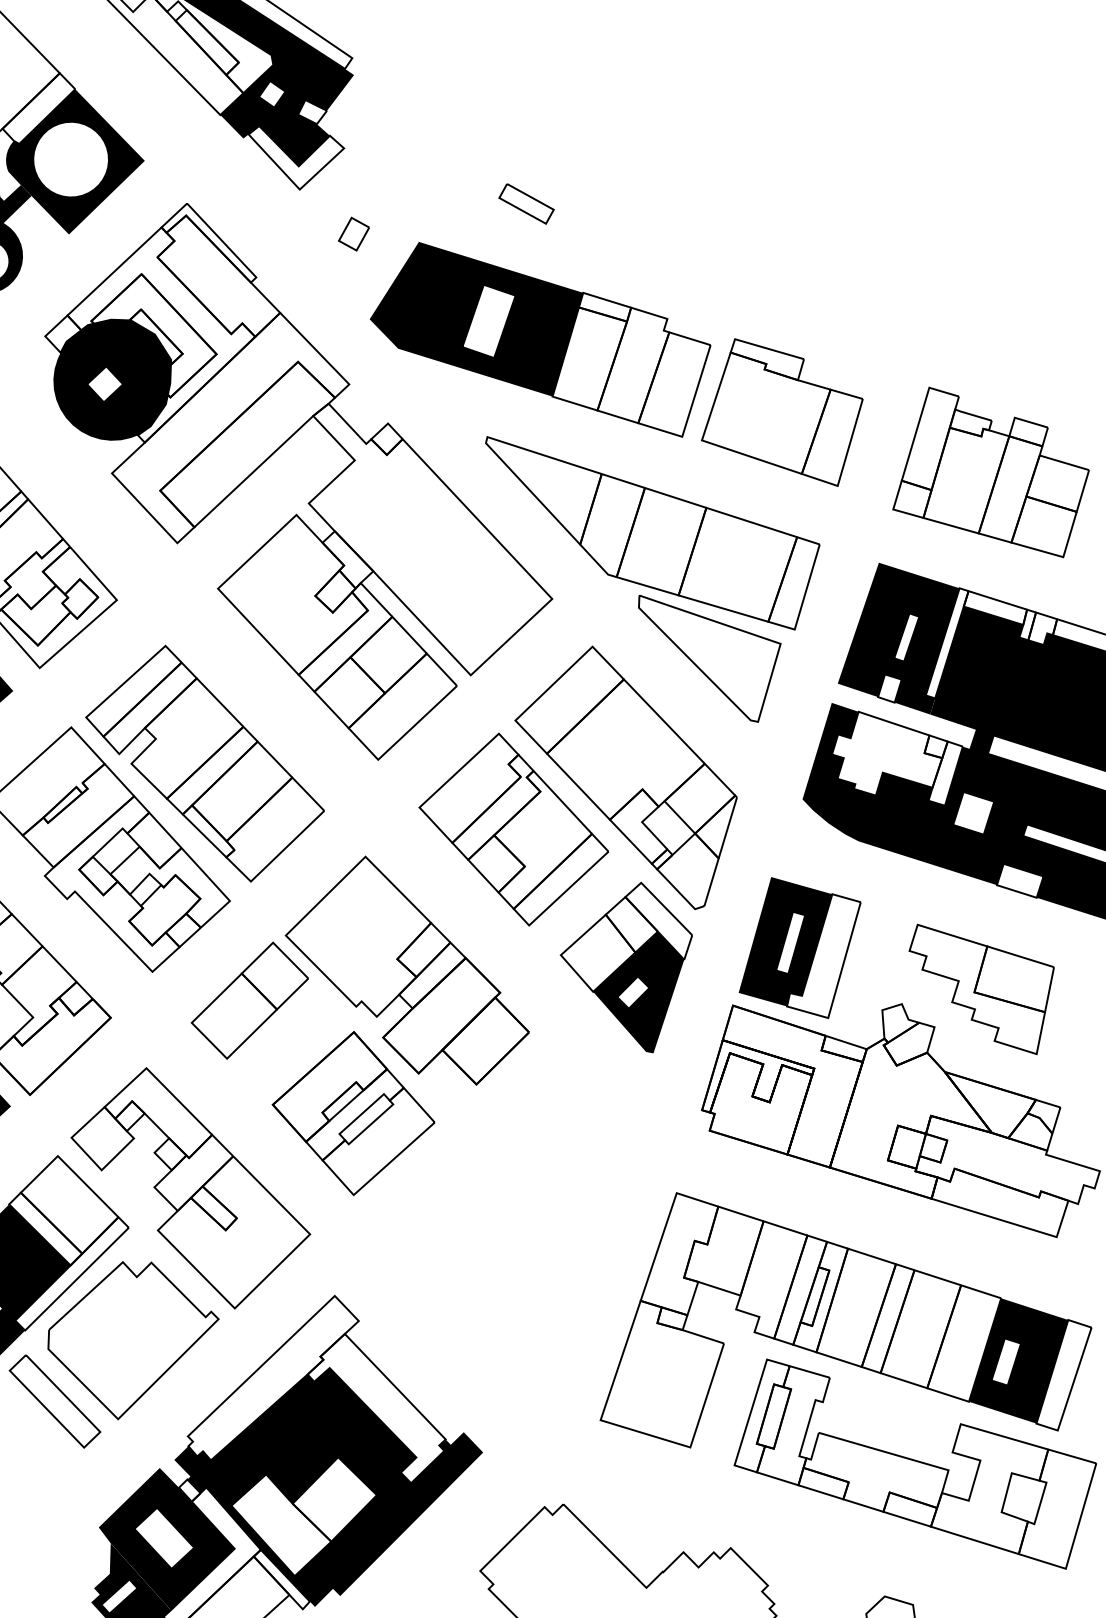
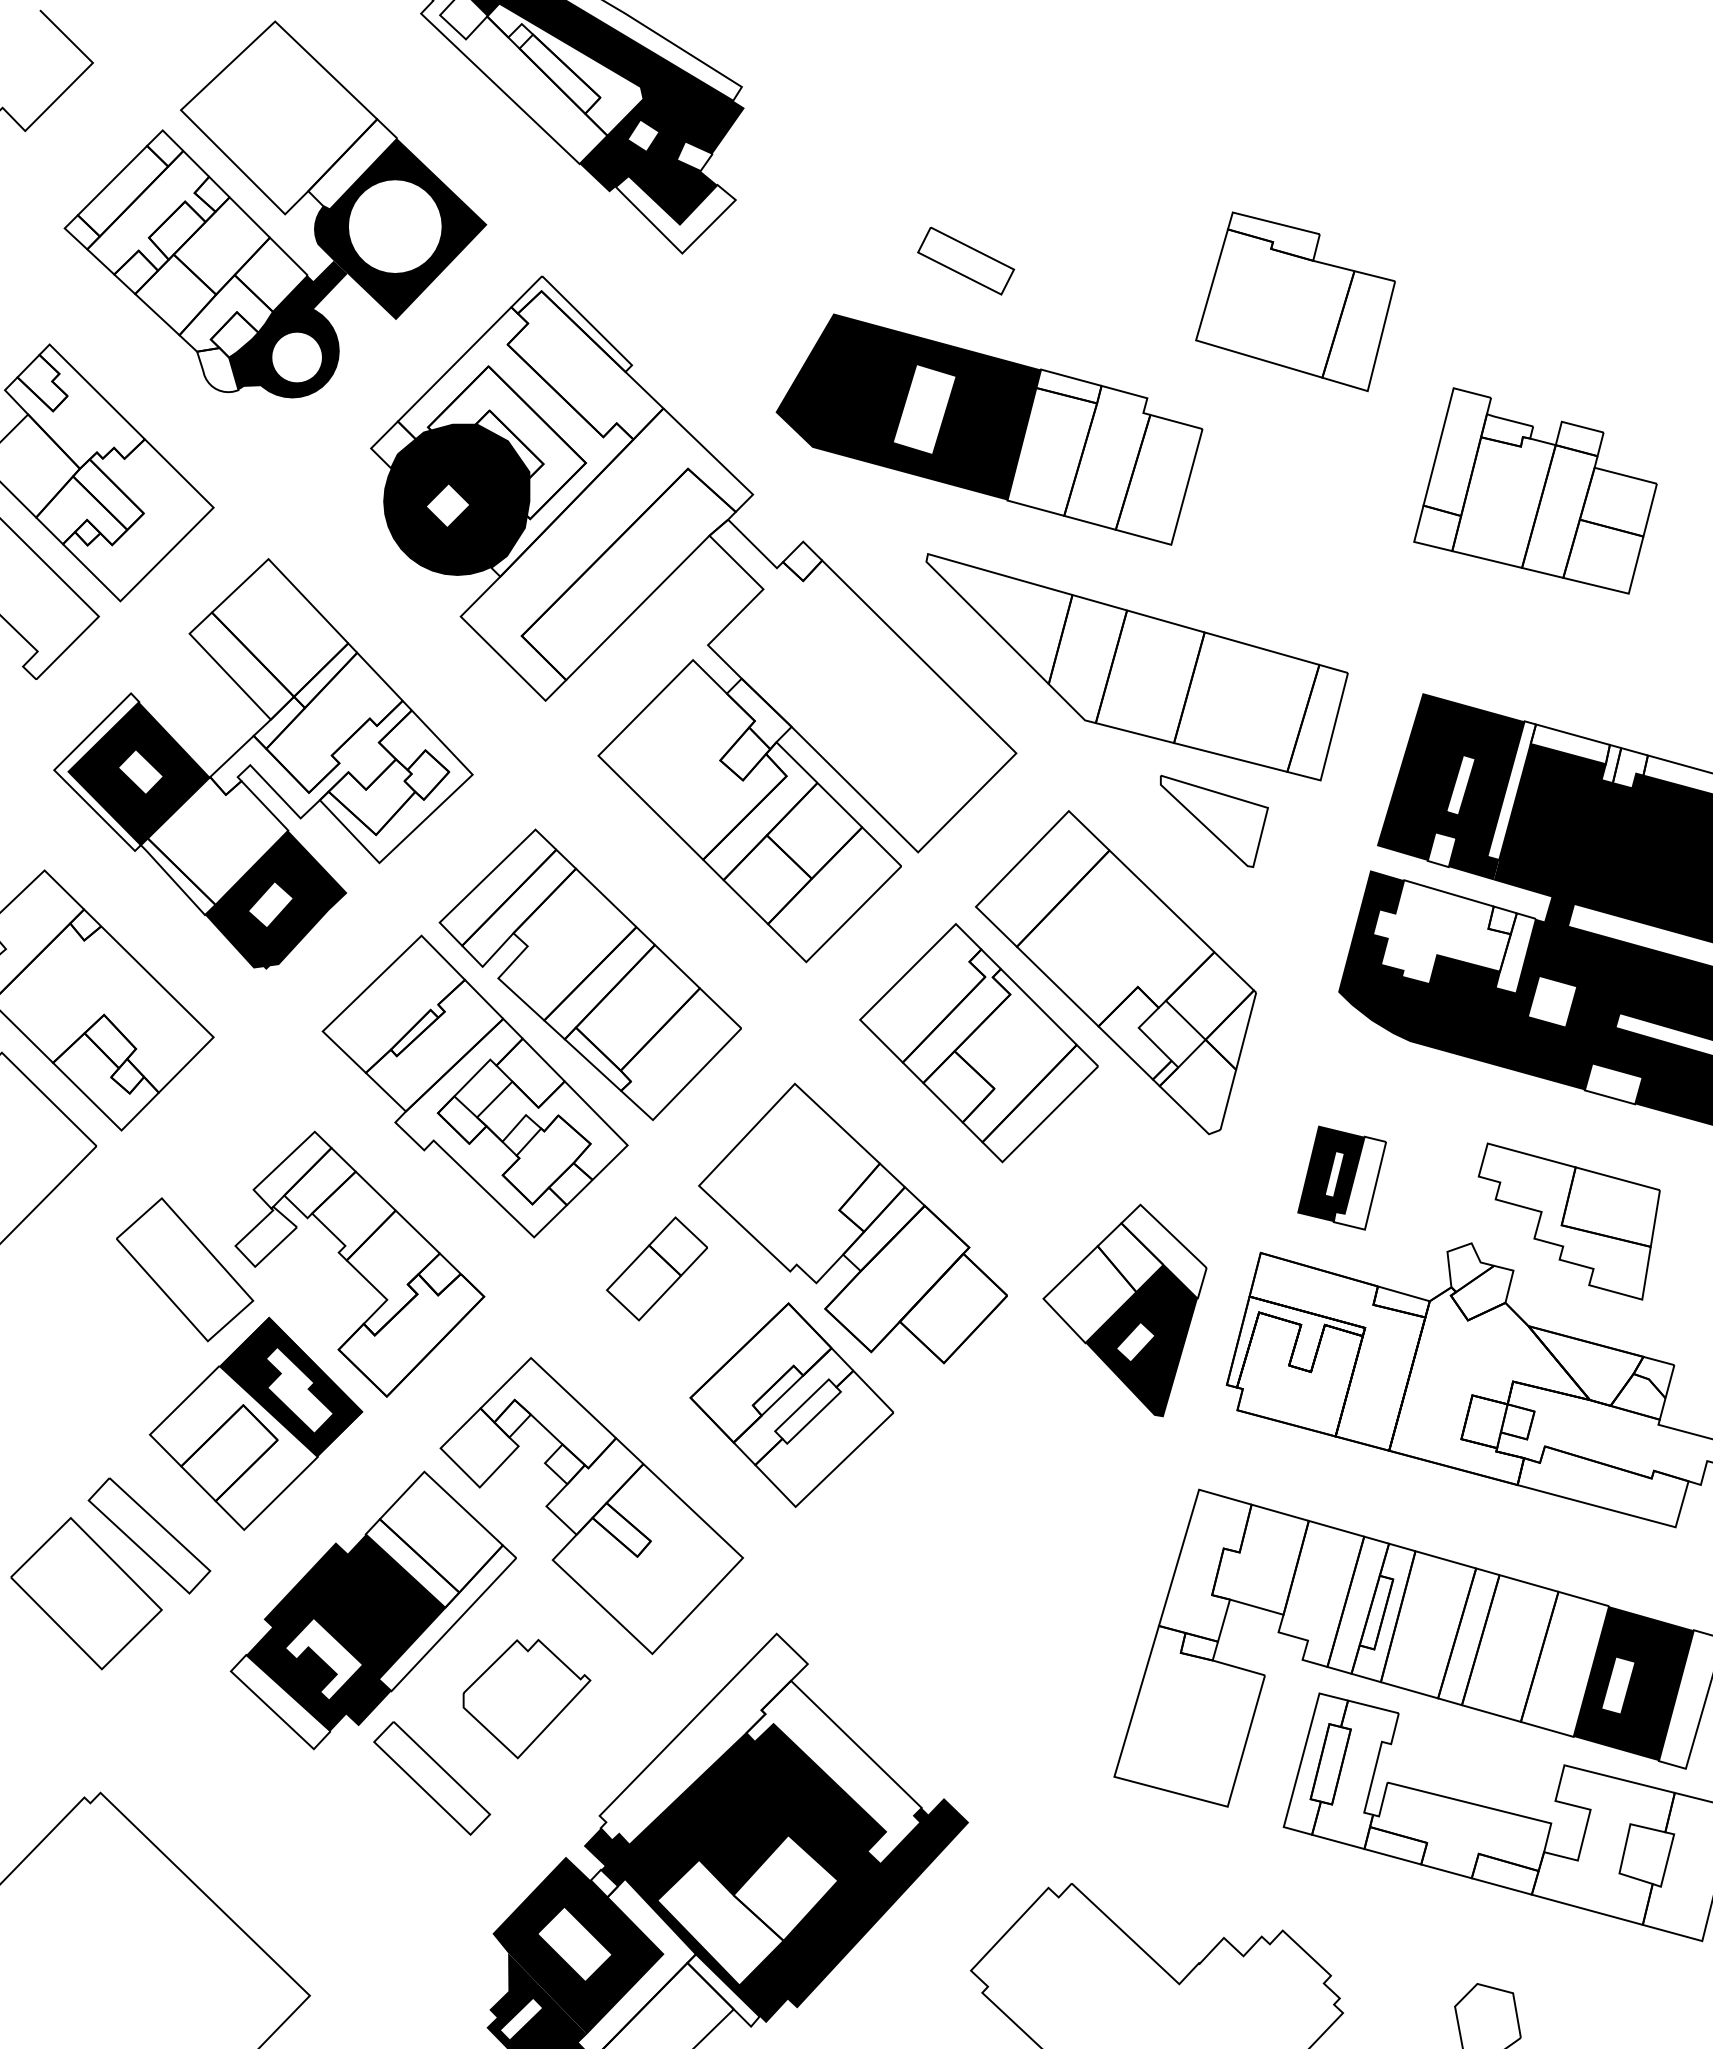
part: (526, 203) -> (966, 260), size x1.4
part: (353, 233) -> (751, 306), removed
part: (782, 412) -> (1295, 301), moved
part: (991, 471) -> (1535, 490), moved
part: (708, 659) -> (1214, 821), size x0.6
part: (799, 947) -> (1341, 1177), size x0.6
part: (625, 966) -> (1124, 1310), moved
part: (249, 1000) -> (656, 1268), size x0.7
part: (132, 1340) -> (526, 1698), size x0.6

